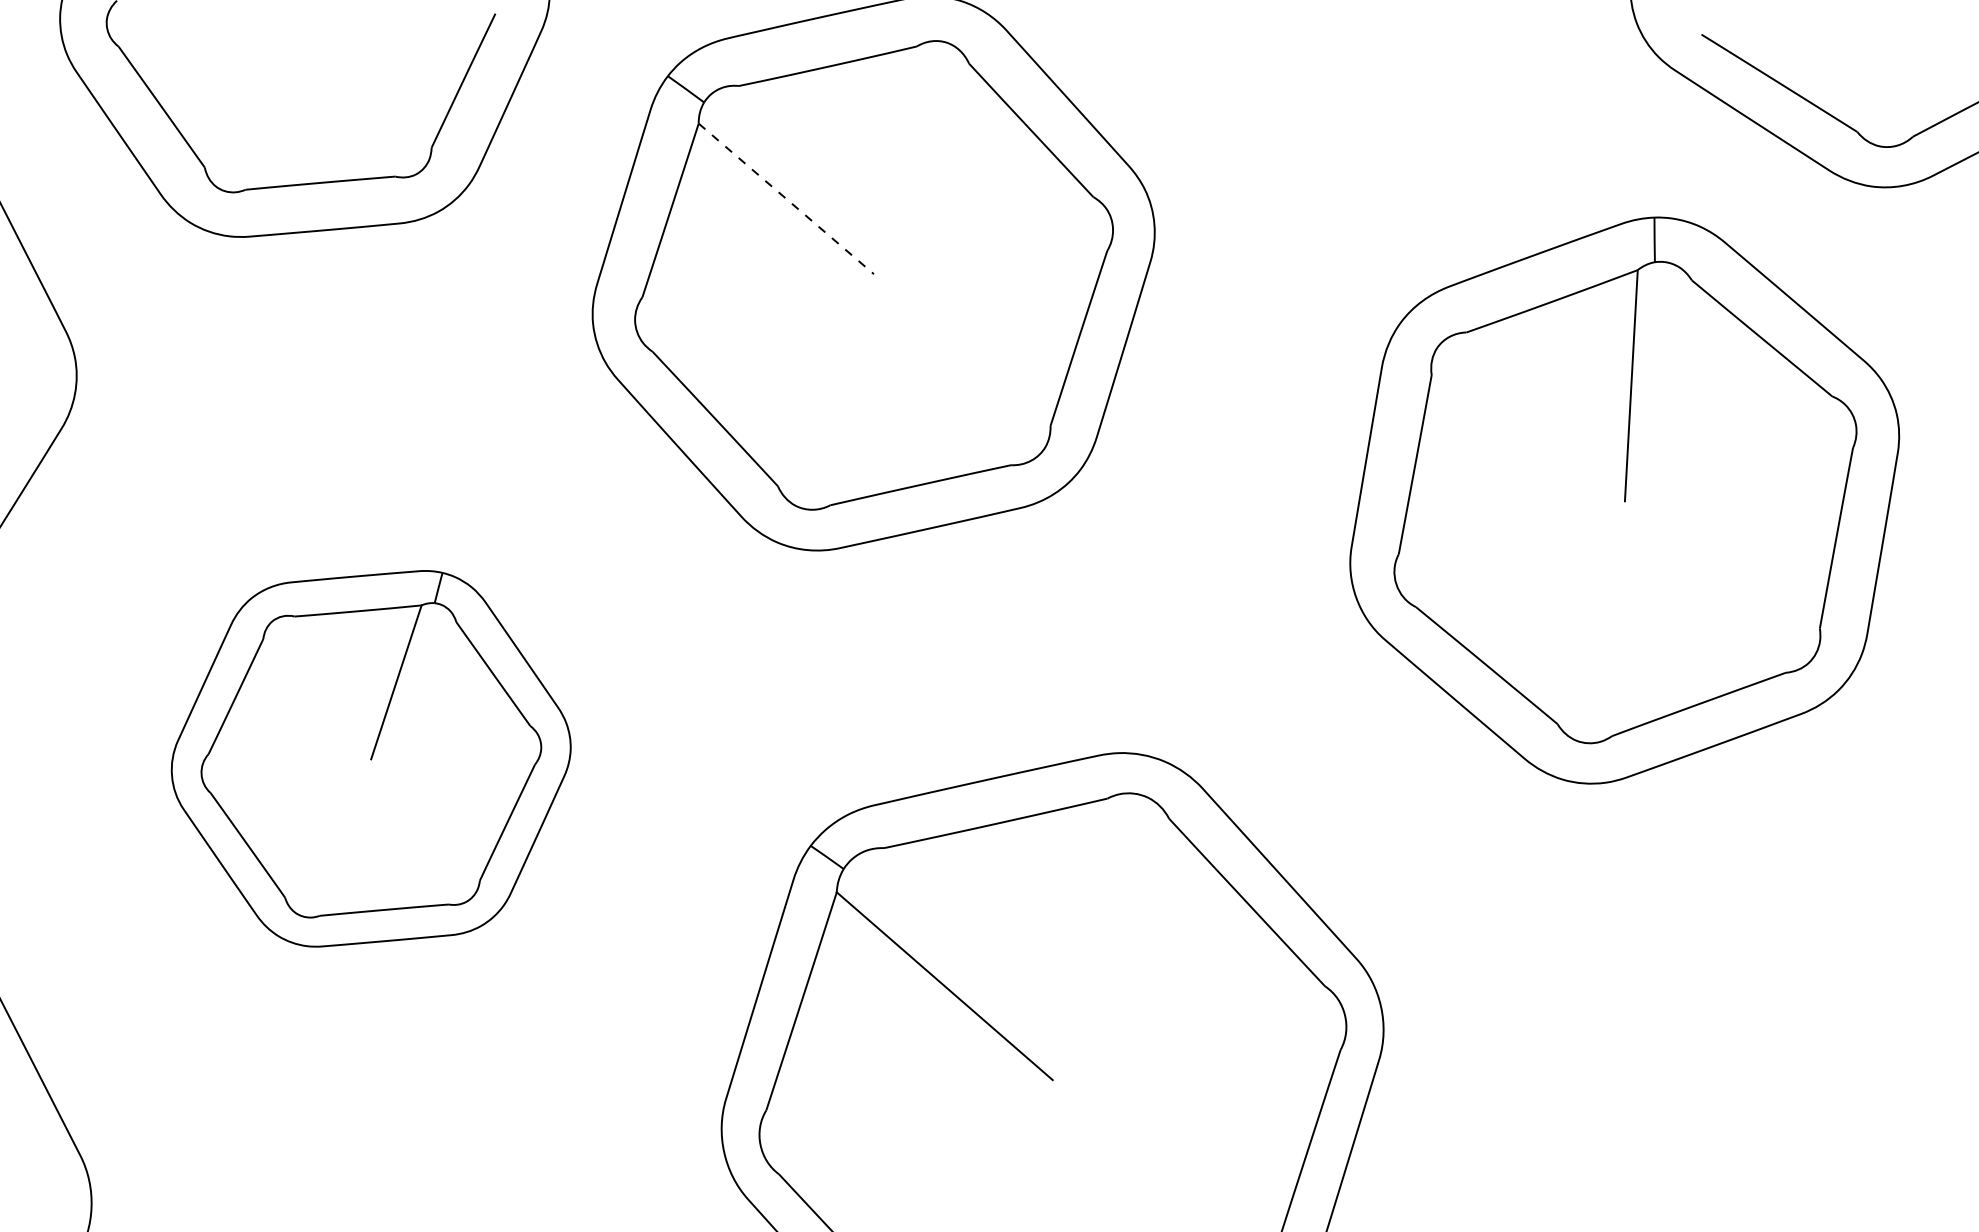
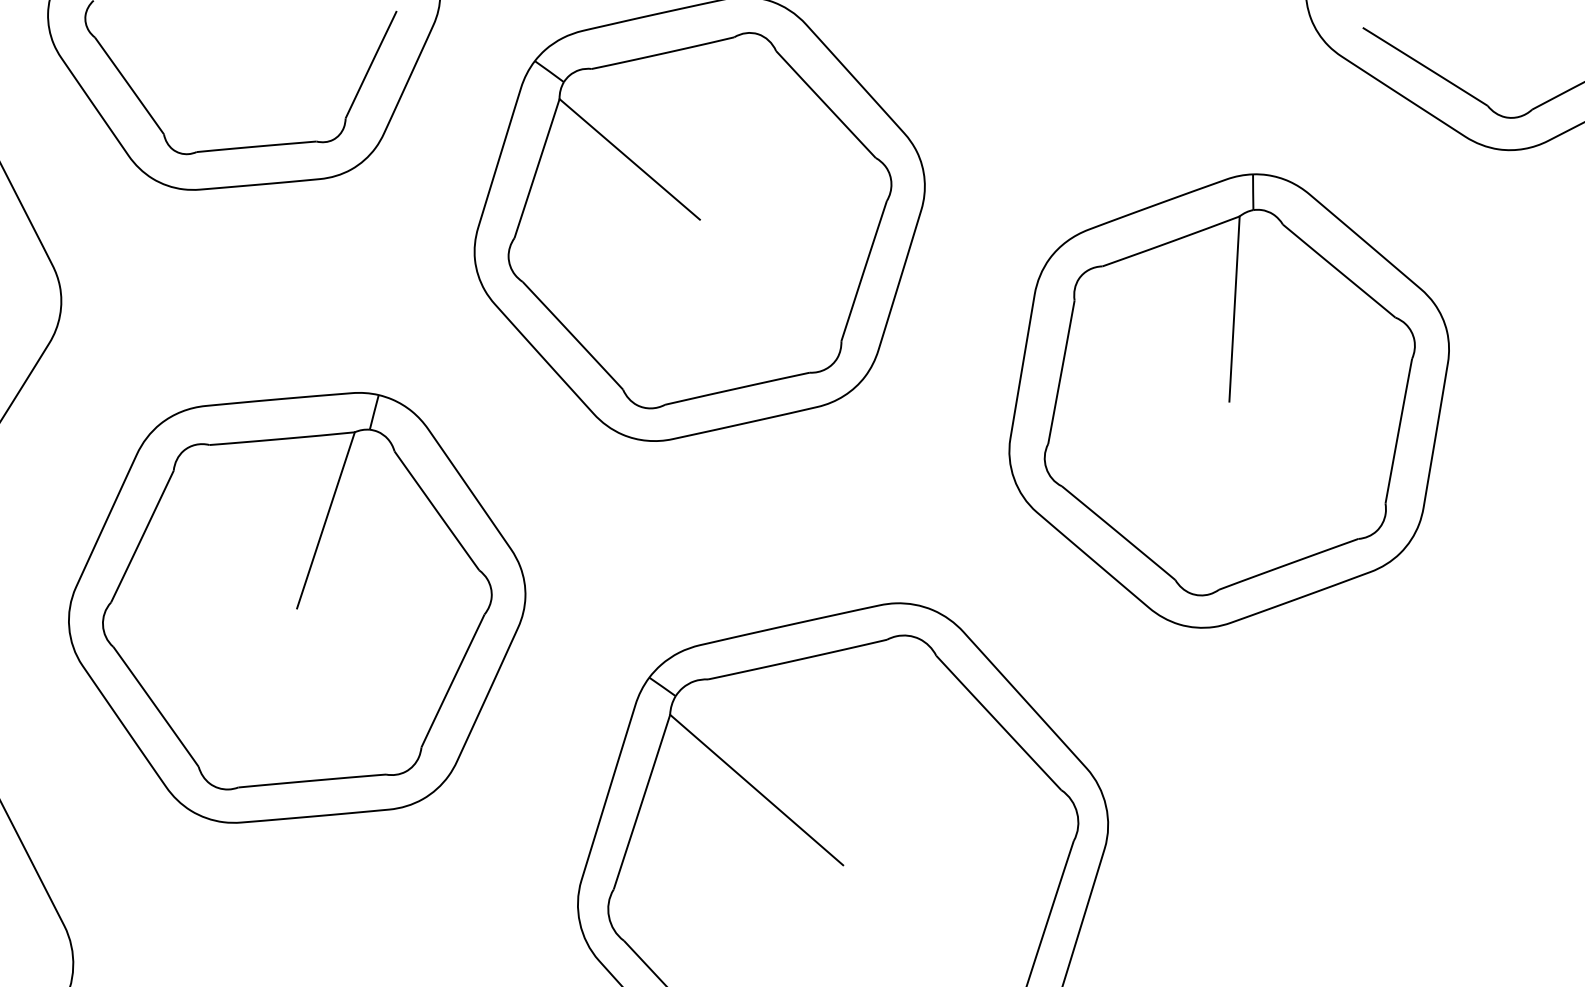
line: (786, 198) -> (629, 159), dashed -> solid
part: (1624, 500) -> (1229, 400), moved
part: (371, 758) -> (297, 607), size x1.43

